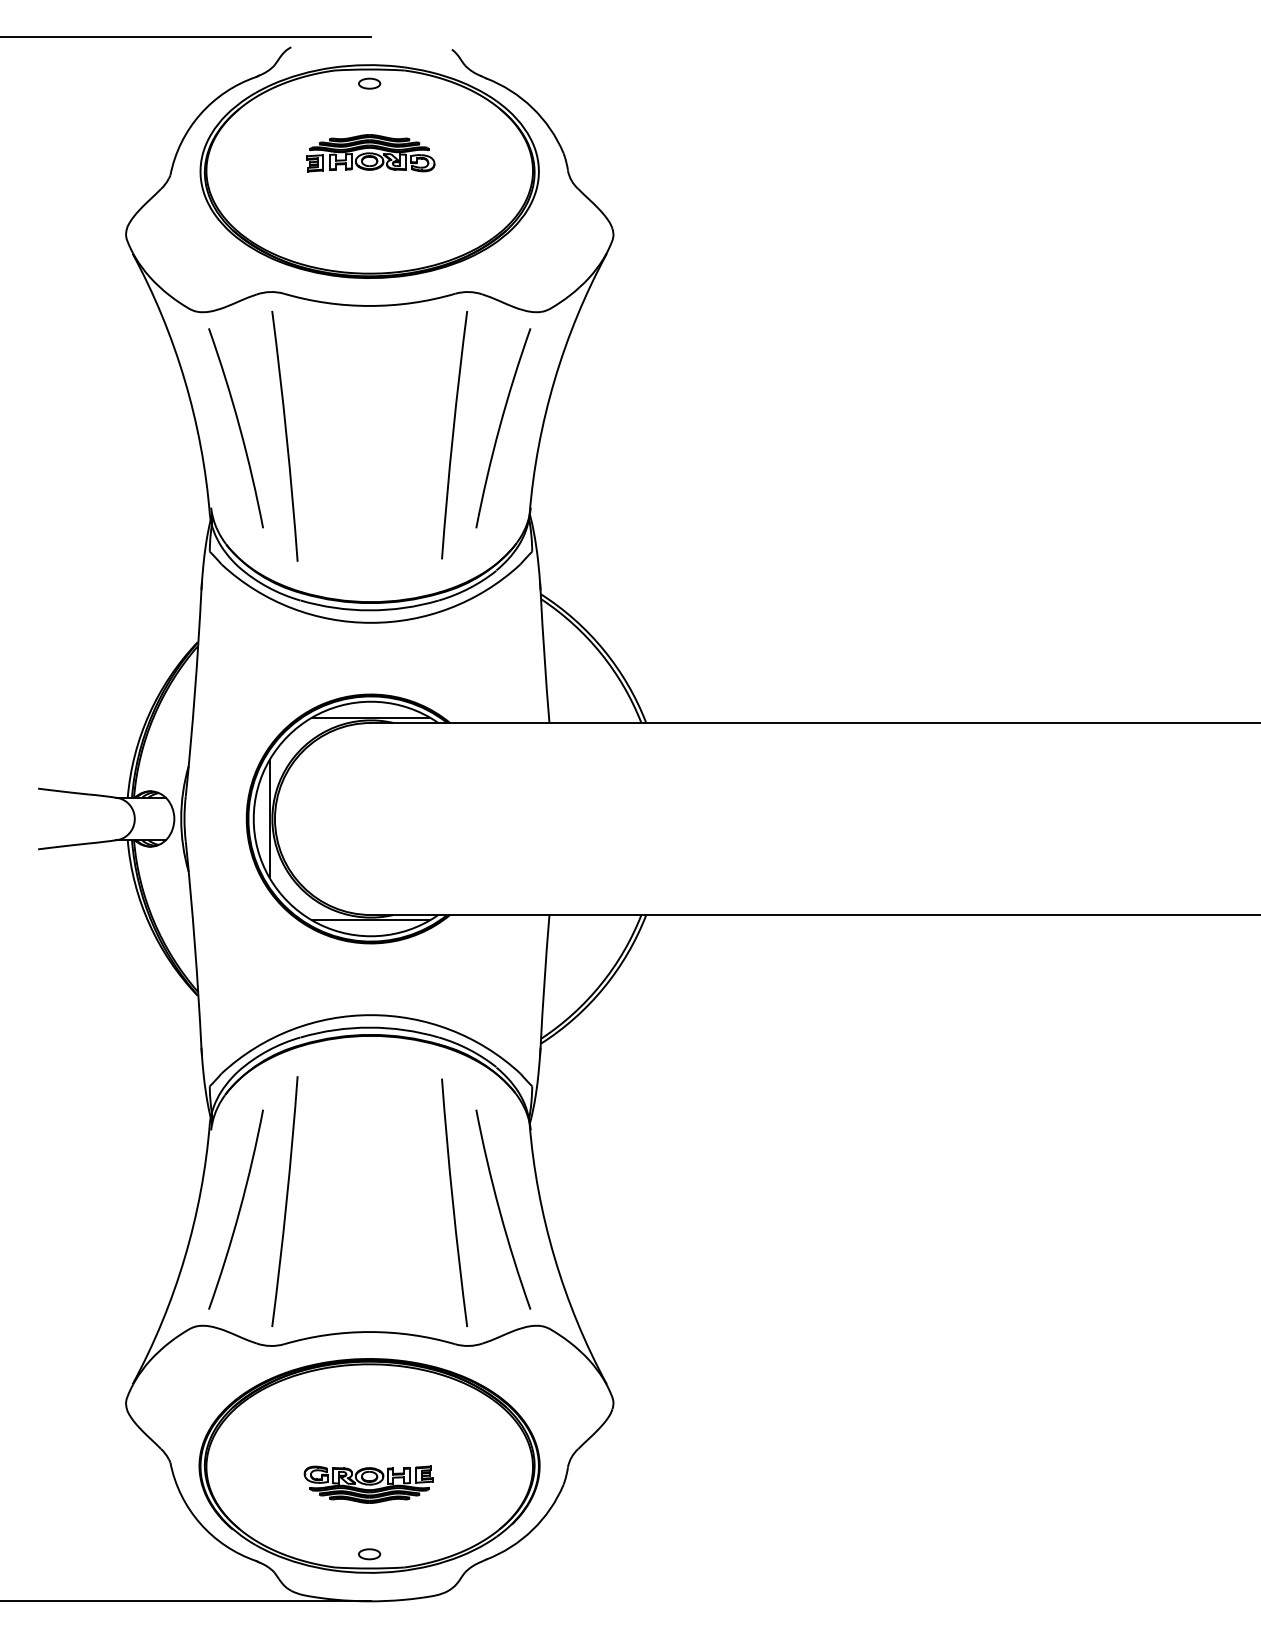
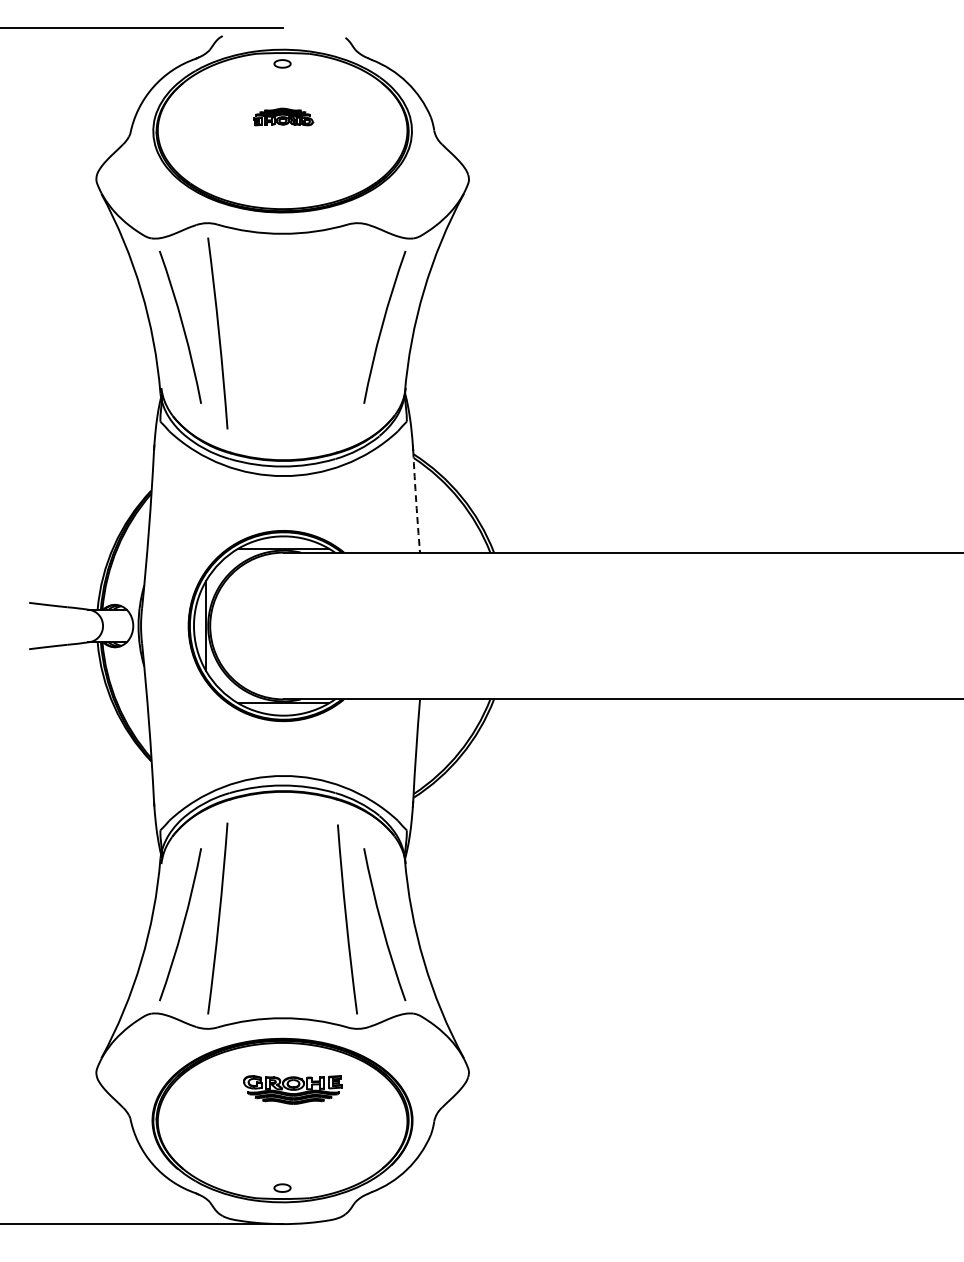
part: (370, 152) -> (283, 116), size x0.6
arc: (454, 435) -> (347, 332), removed
arc: (544, 656) -> (416, 501), solid -> dashed
part: (368, 1484) -> (292, 1089), moved

